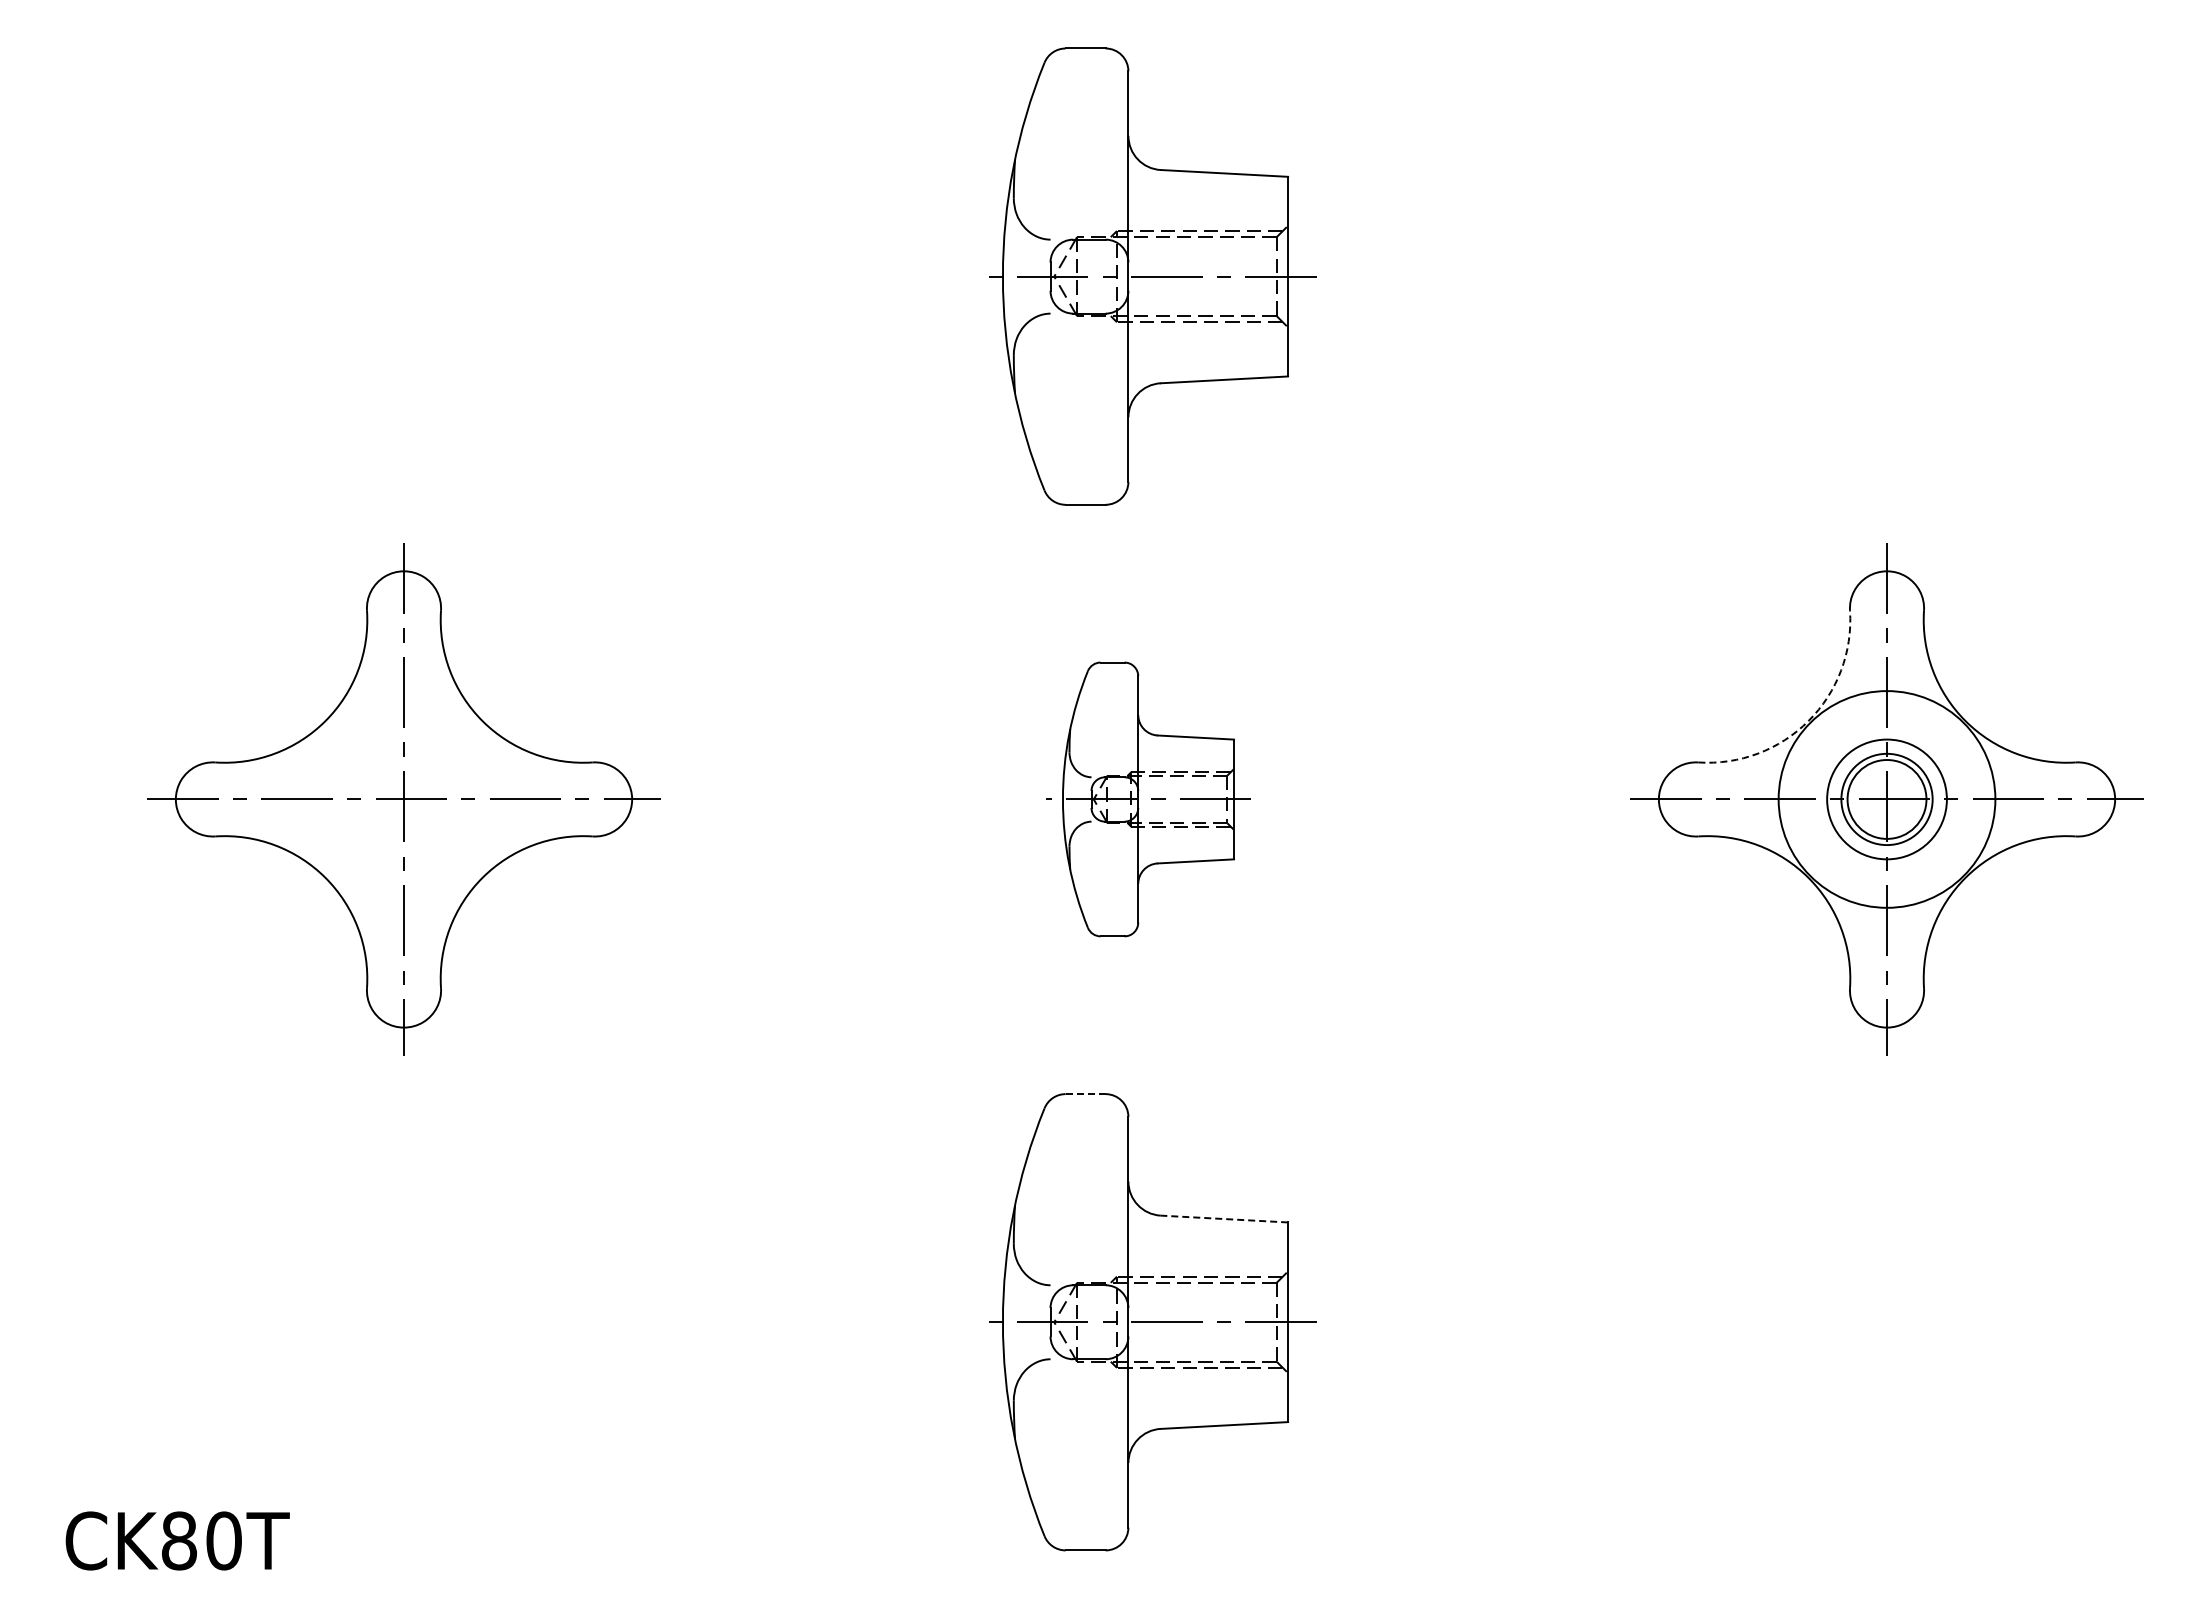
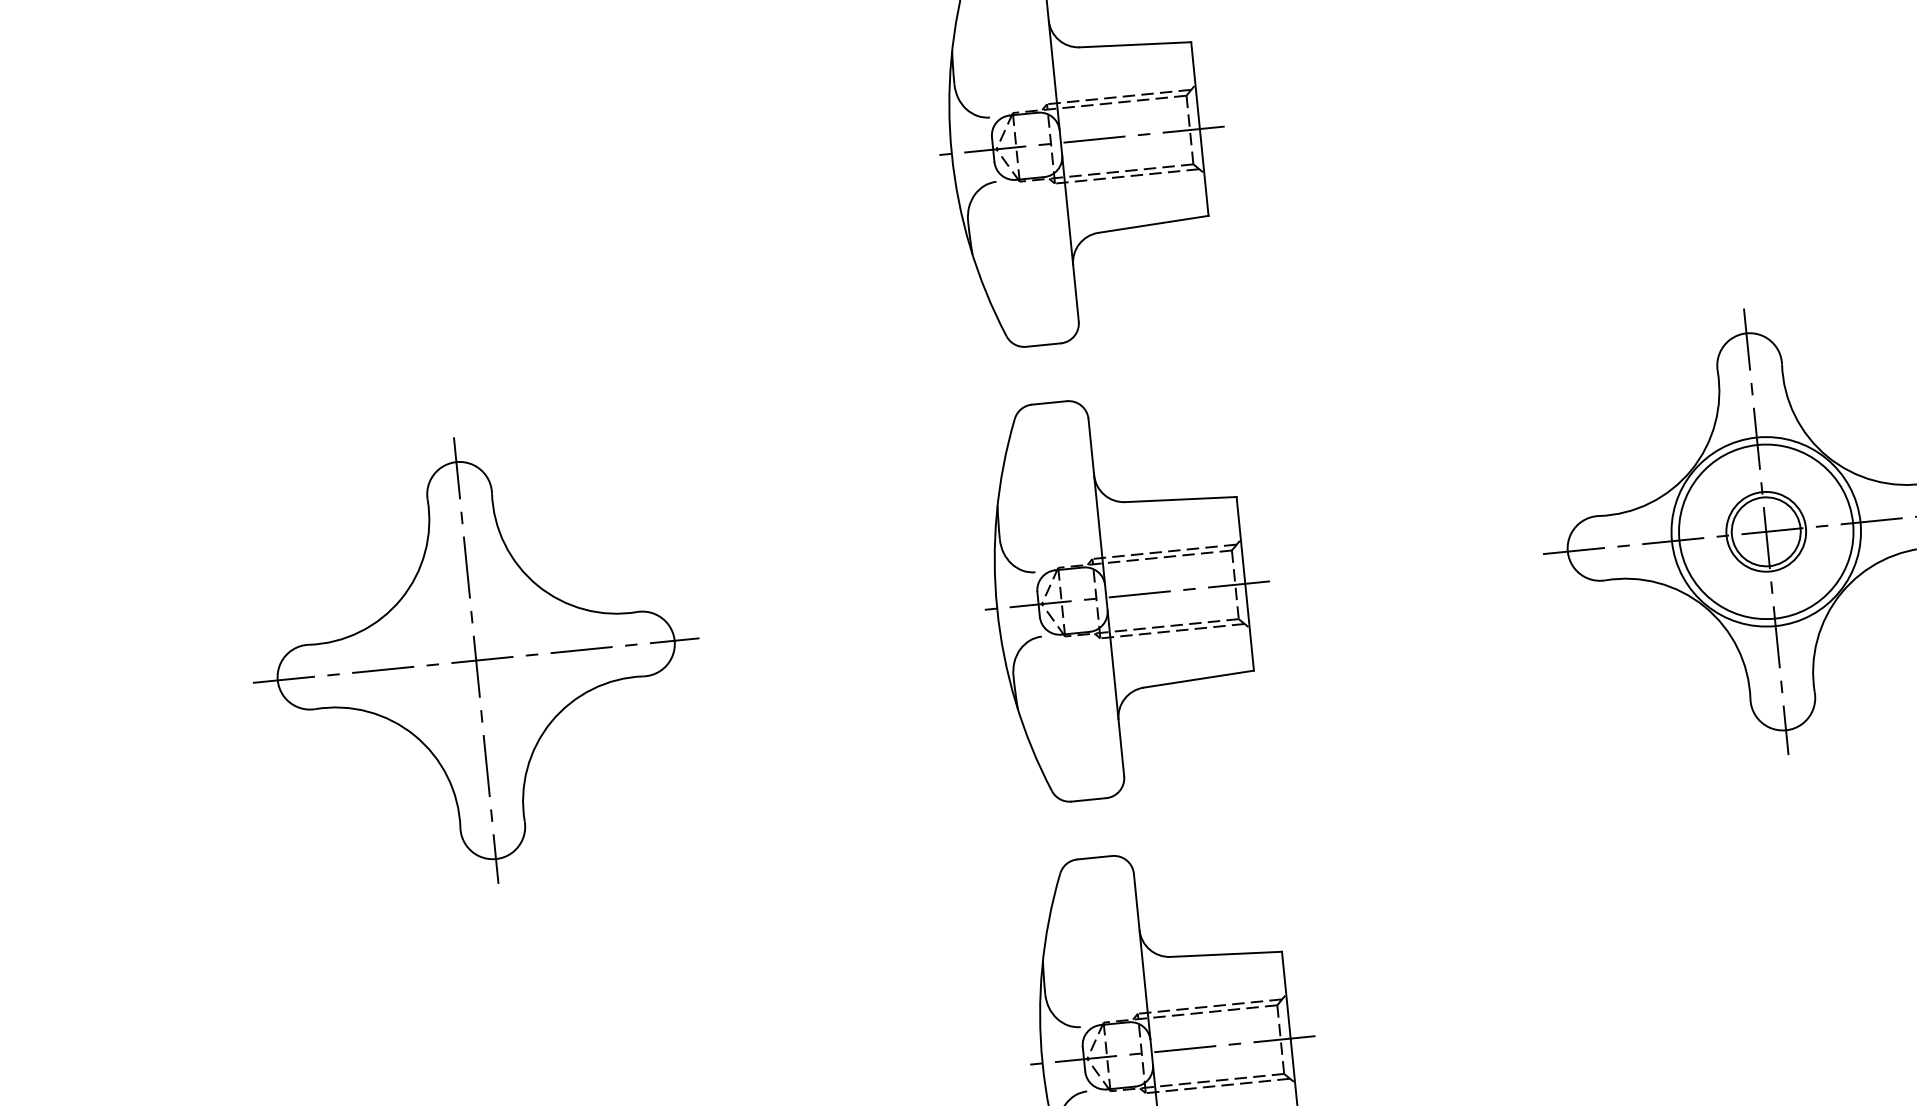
arc: (1808, 721) -> (1691, 470), dashed -> solid
part: (1152, 799) -> (1127, 595), size x1.67
circle: (1886, 799) -> (1765, 531), size x1.67
line: (1085, 1094) -> (1094, 858), dashed -> solid
line: (1224, 1219) -> (1226, 954), dashed -> solid

